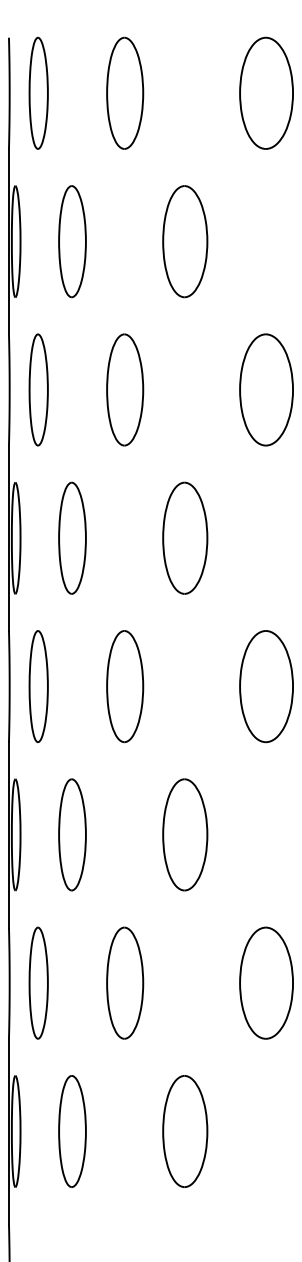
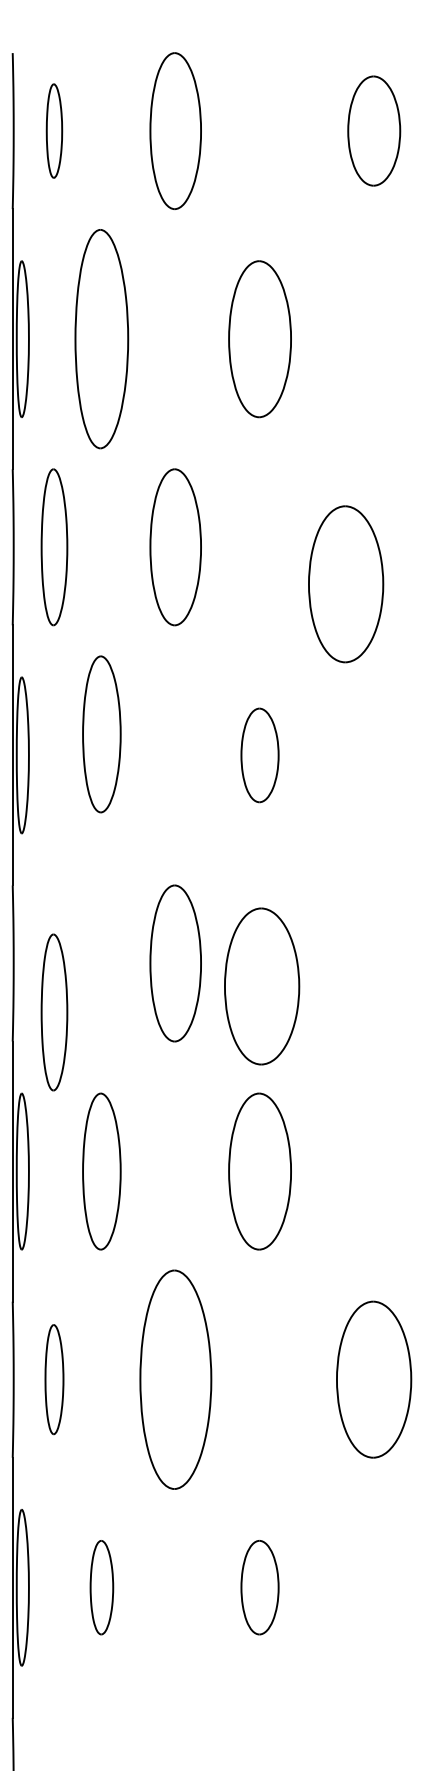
part: (38, 92) -> (54, 130), size x0.6
part: (266, 92) -> (374, 130), size x0.7
part: (72, 241) -> (101, 339), size x1.4
part: (266, 390) -> (346, 584), moved
part: (72, 538) -> (101, 734), moved
part: (184, 538) -> (259, 755), size x0.6
part: (38, 686) -> (54, 1012), moved
part: (266, 686) -> (262, 986), moved
part: (38, 983) -> (54, 1379), size x0.7
part: (124, 983) -> (175, 1379), size x1.4
part: (72, 1131) -> (101, 1587), size x0.6
part: (184, 1131) -> (259, 1587), size x0.6

